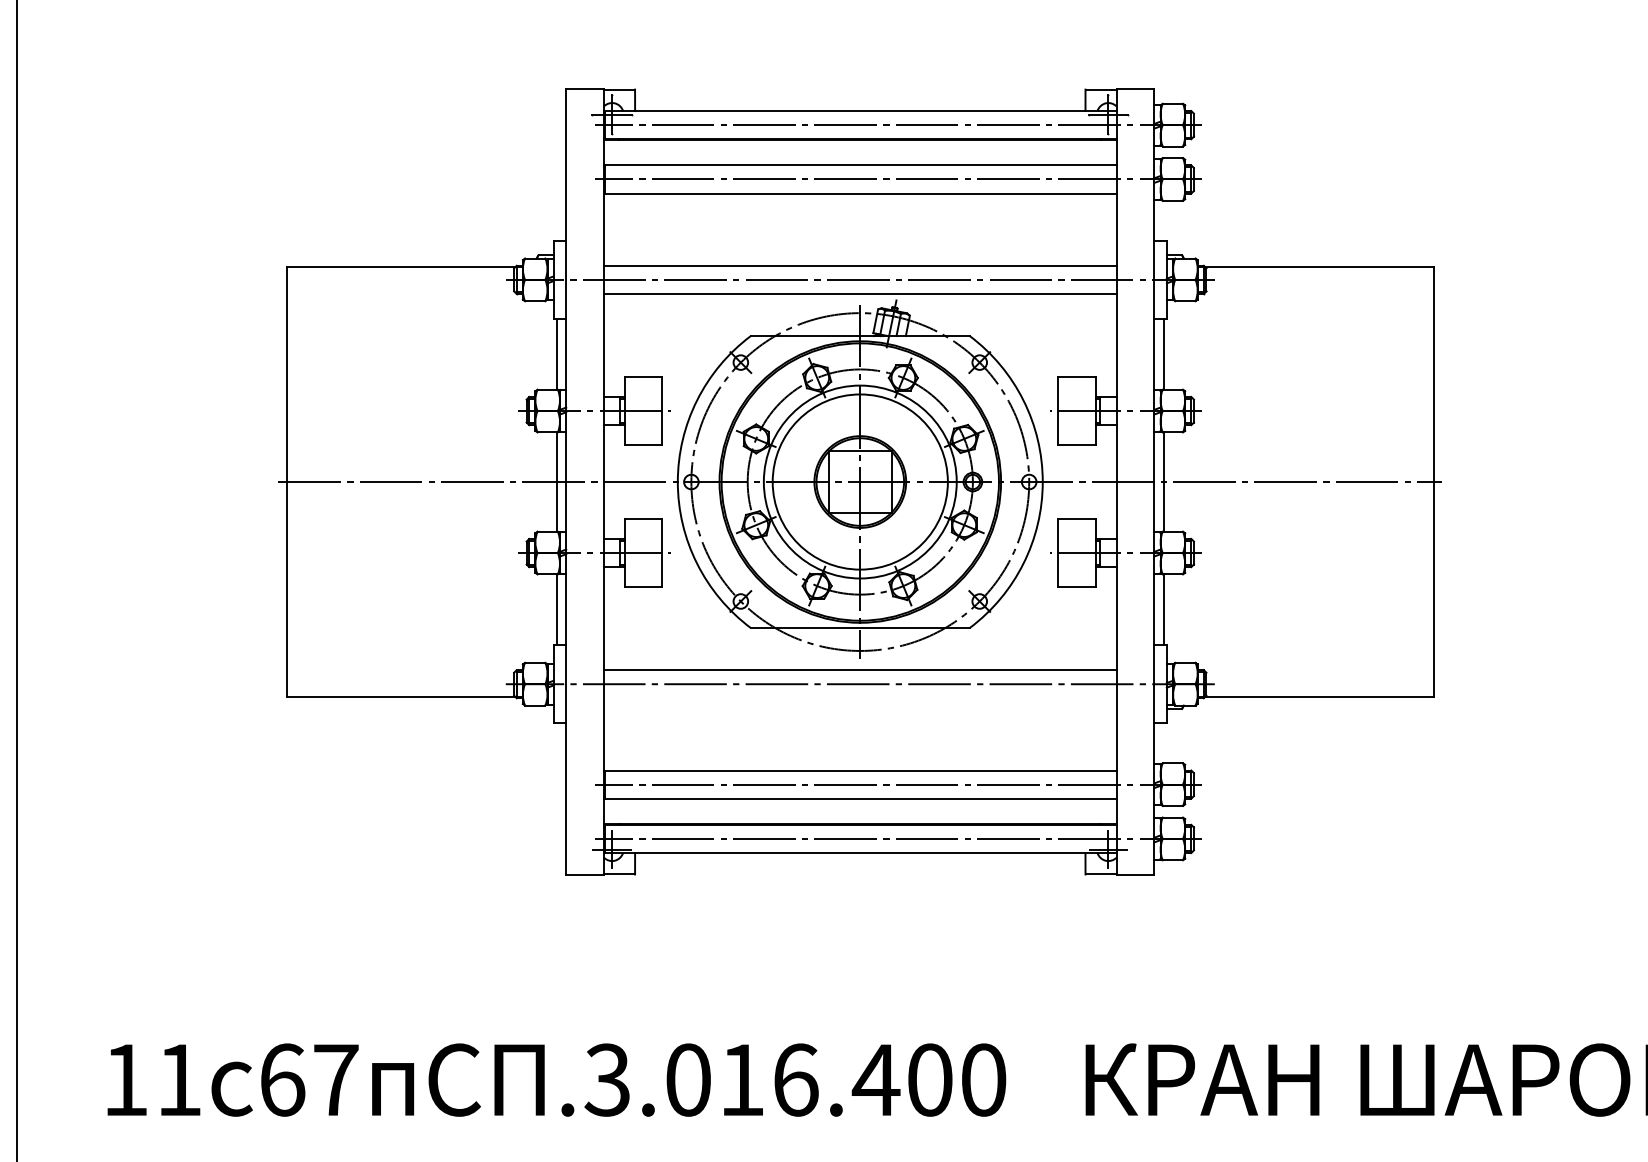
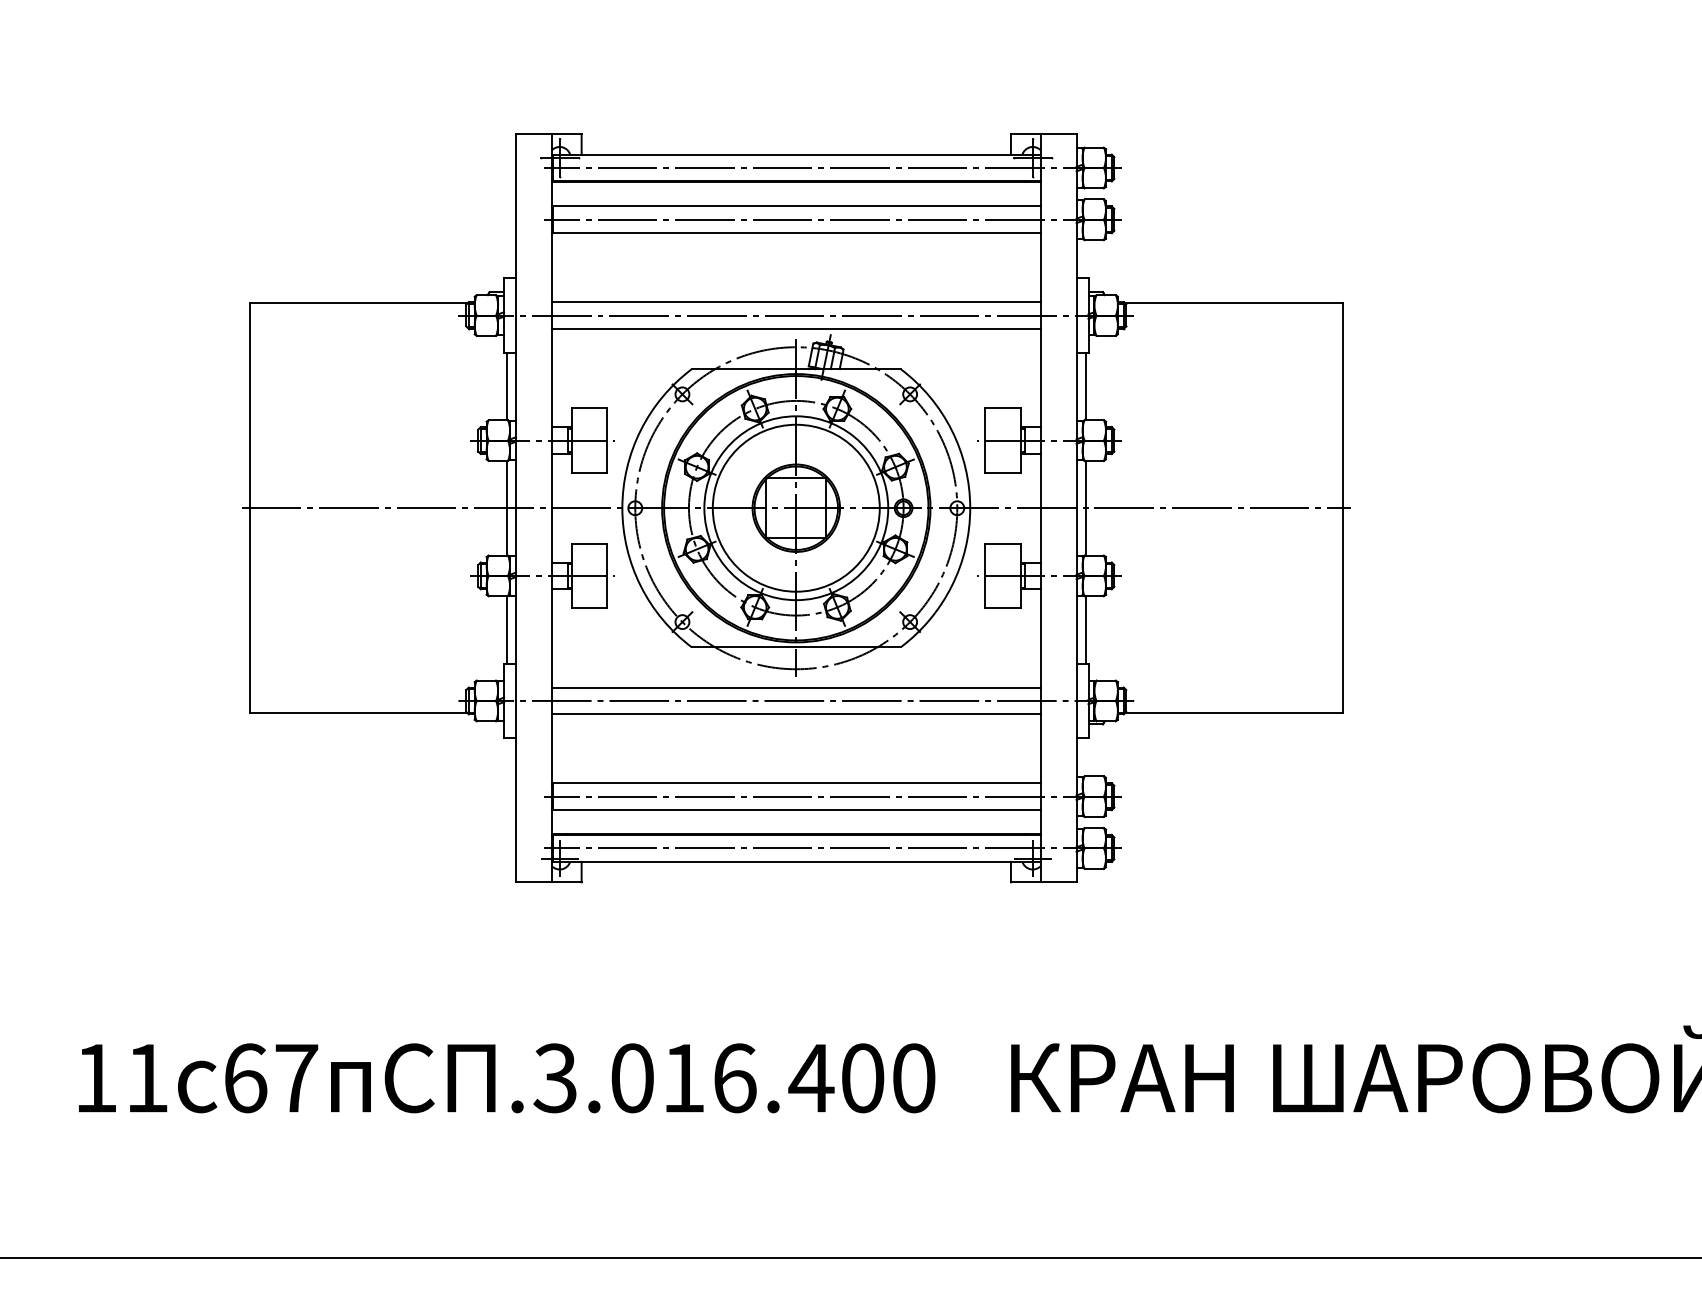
line: (859, 698) -> (795, 714), added

